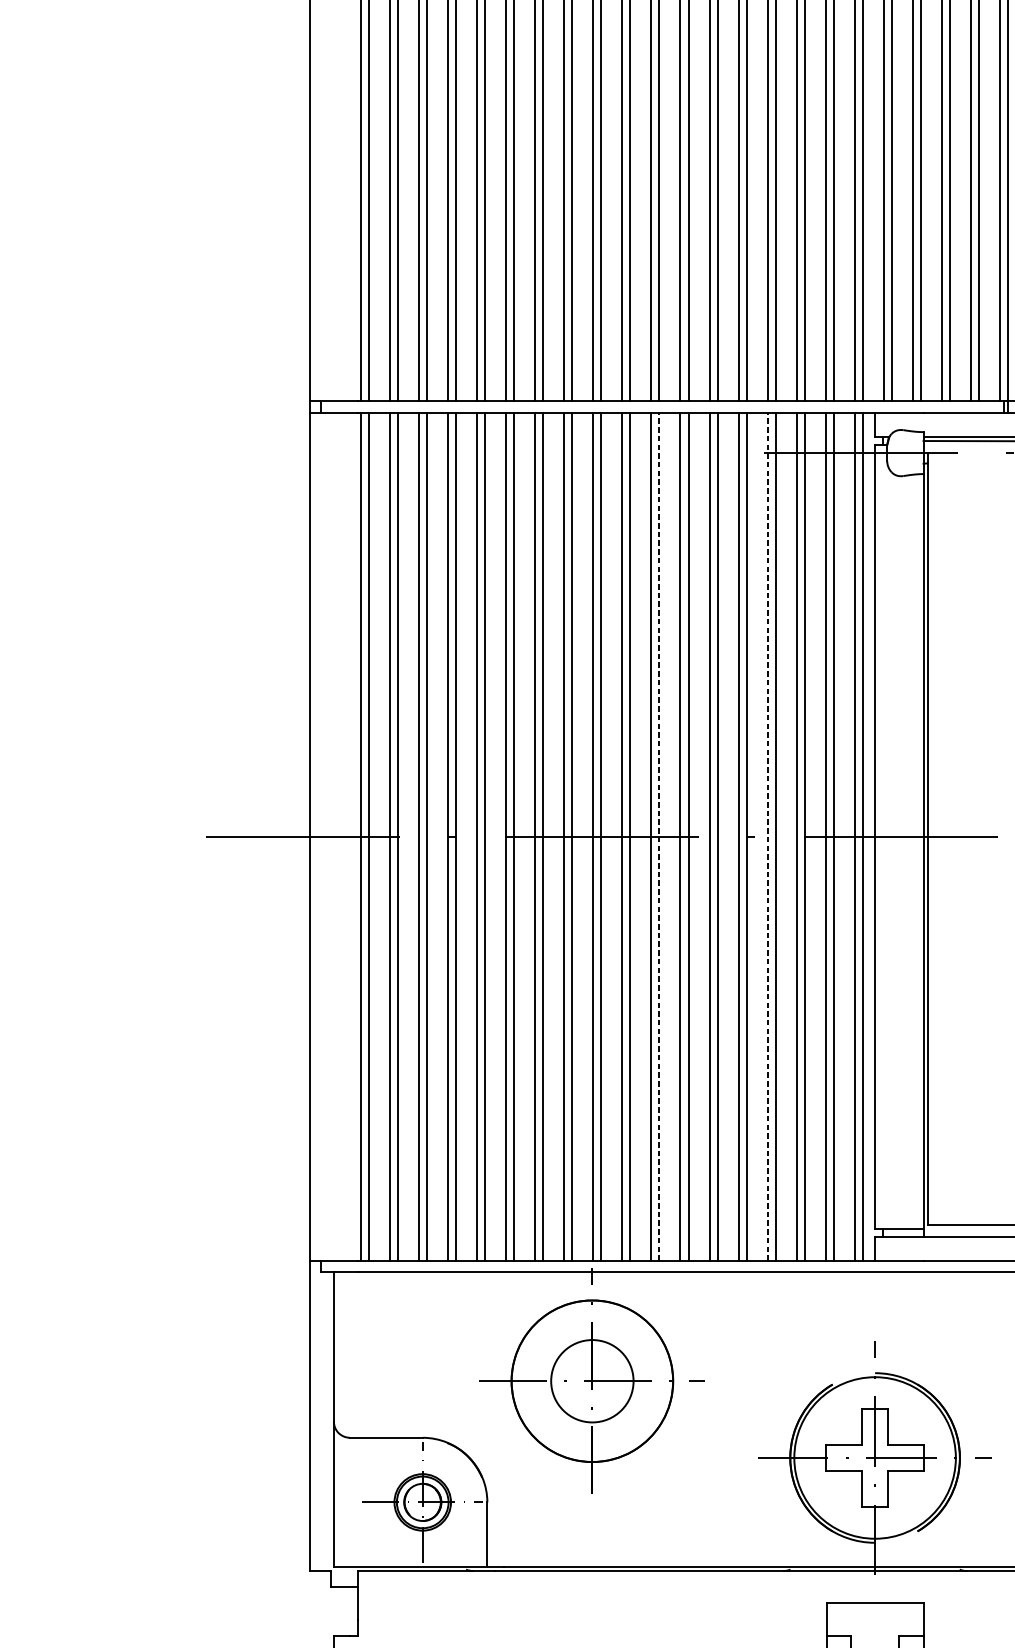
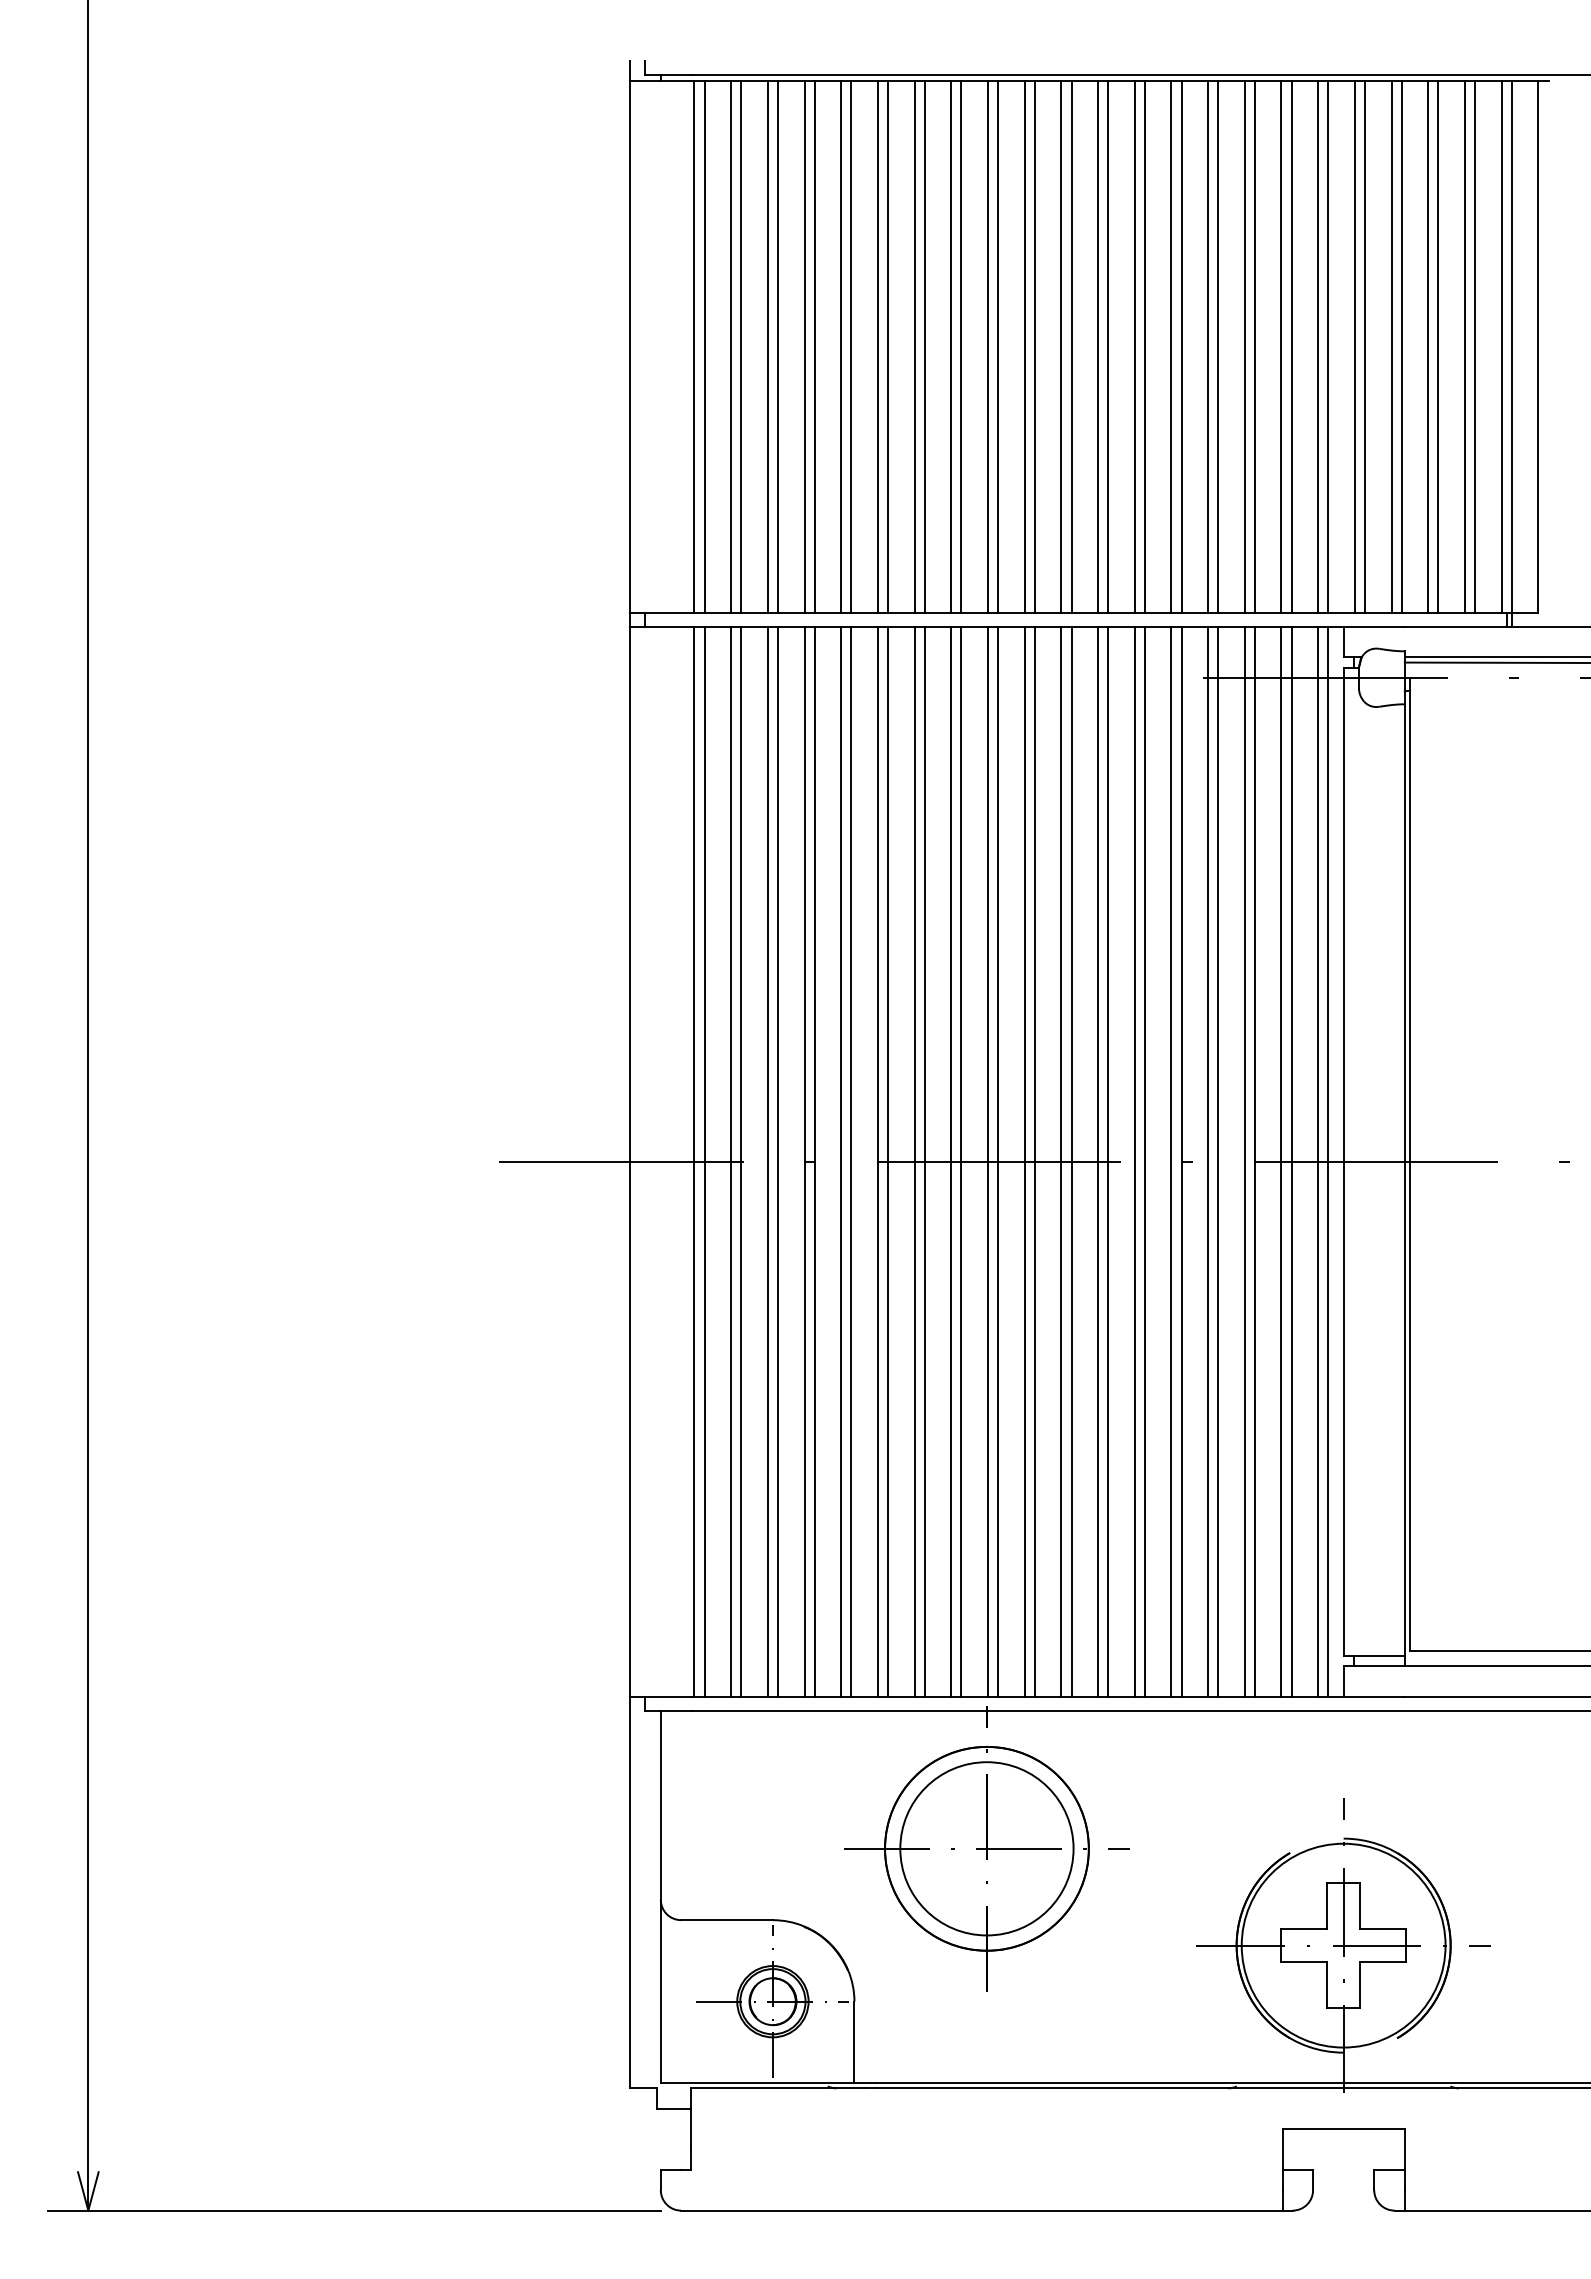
line: (659, 836) -> (1071, 1161), dashed -> solid
line: (767, 836) -> (1208, 1161), dashed -> solid
circle: (592, 1380) -> (986, 1848), size x1.67

